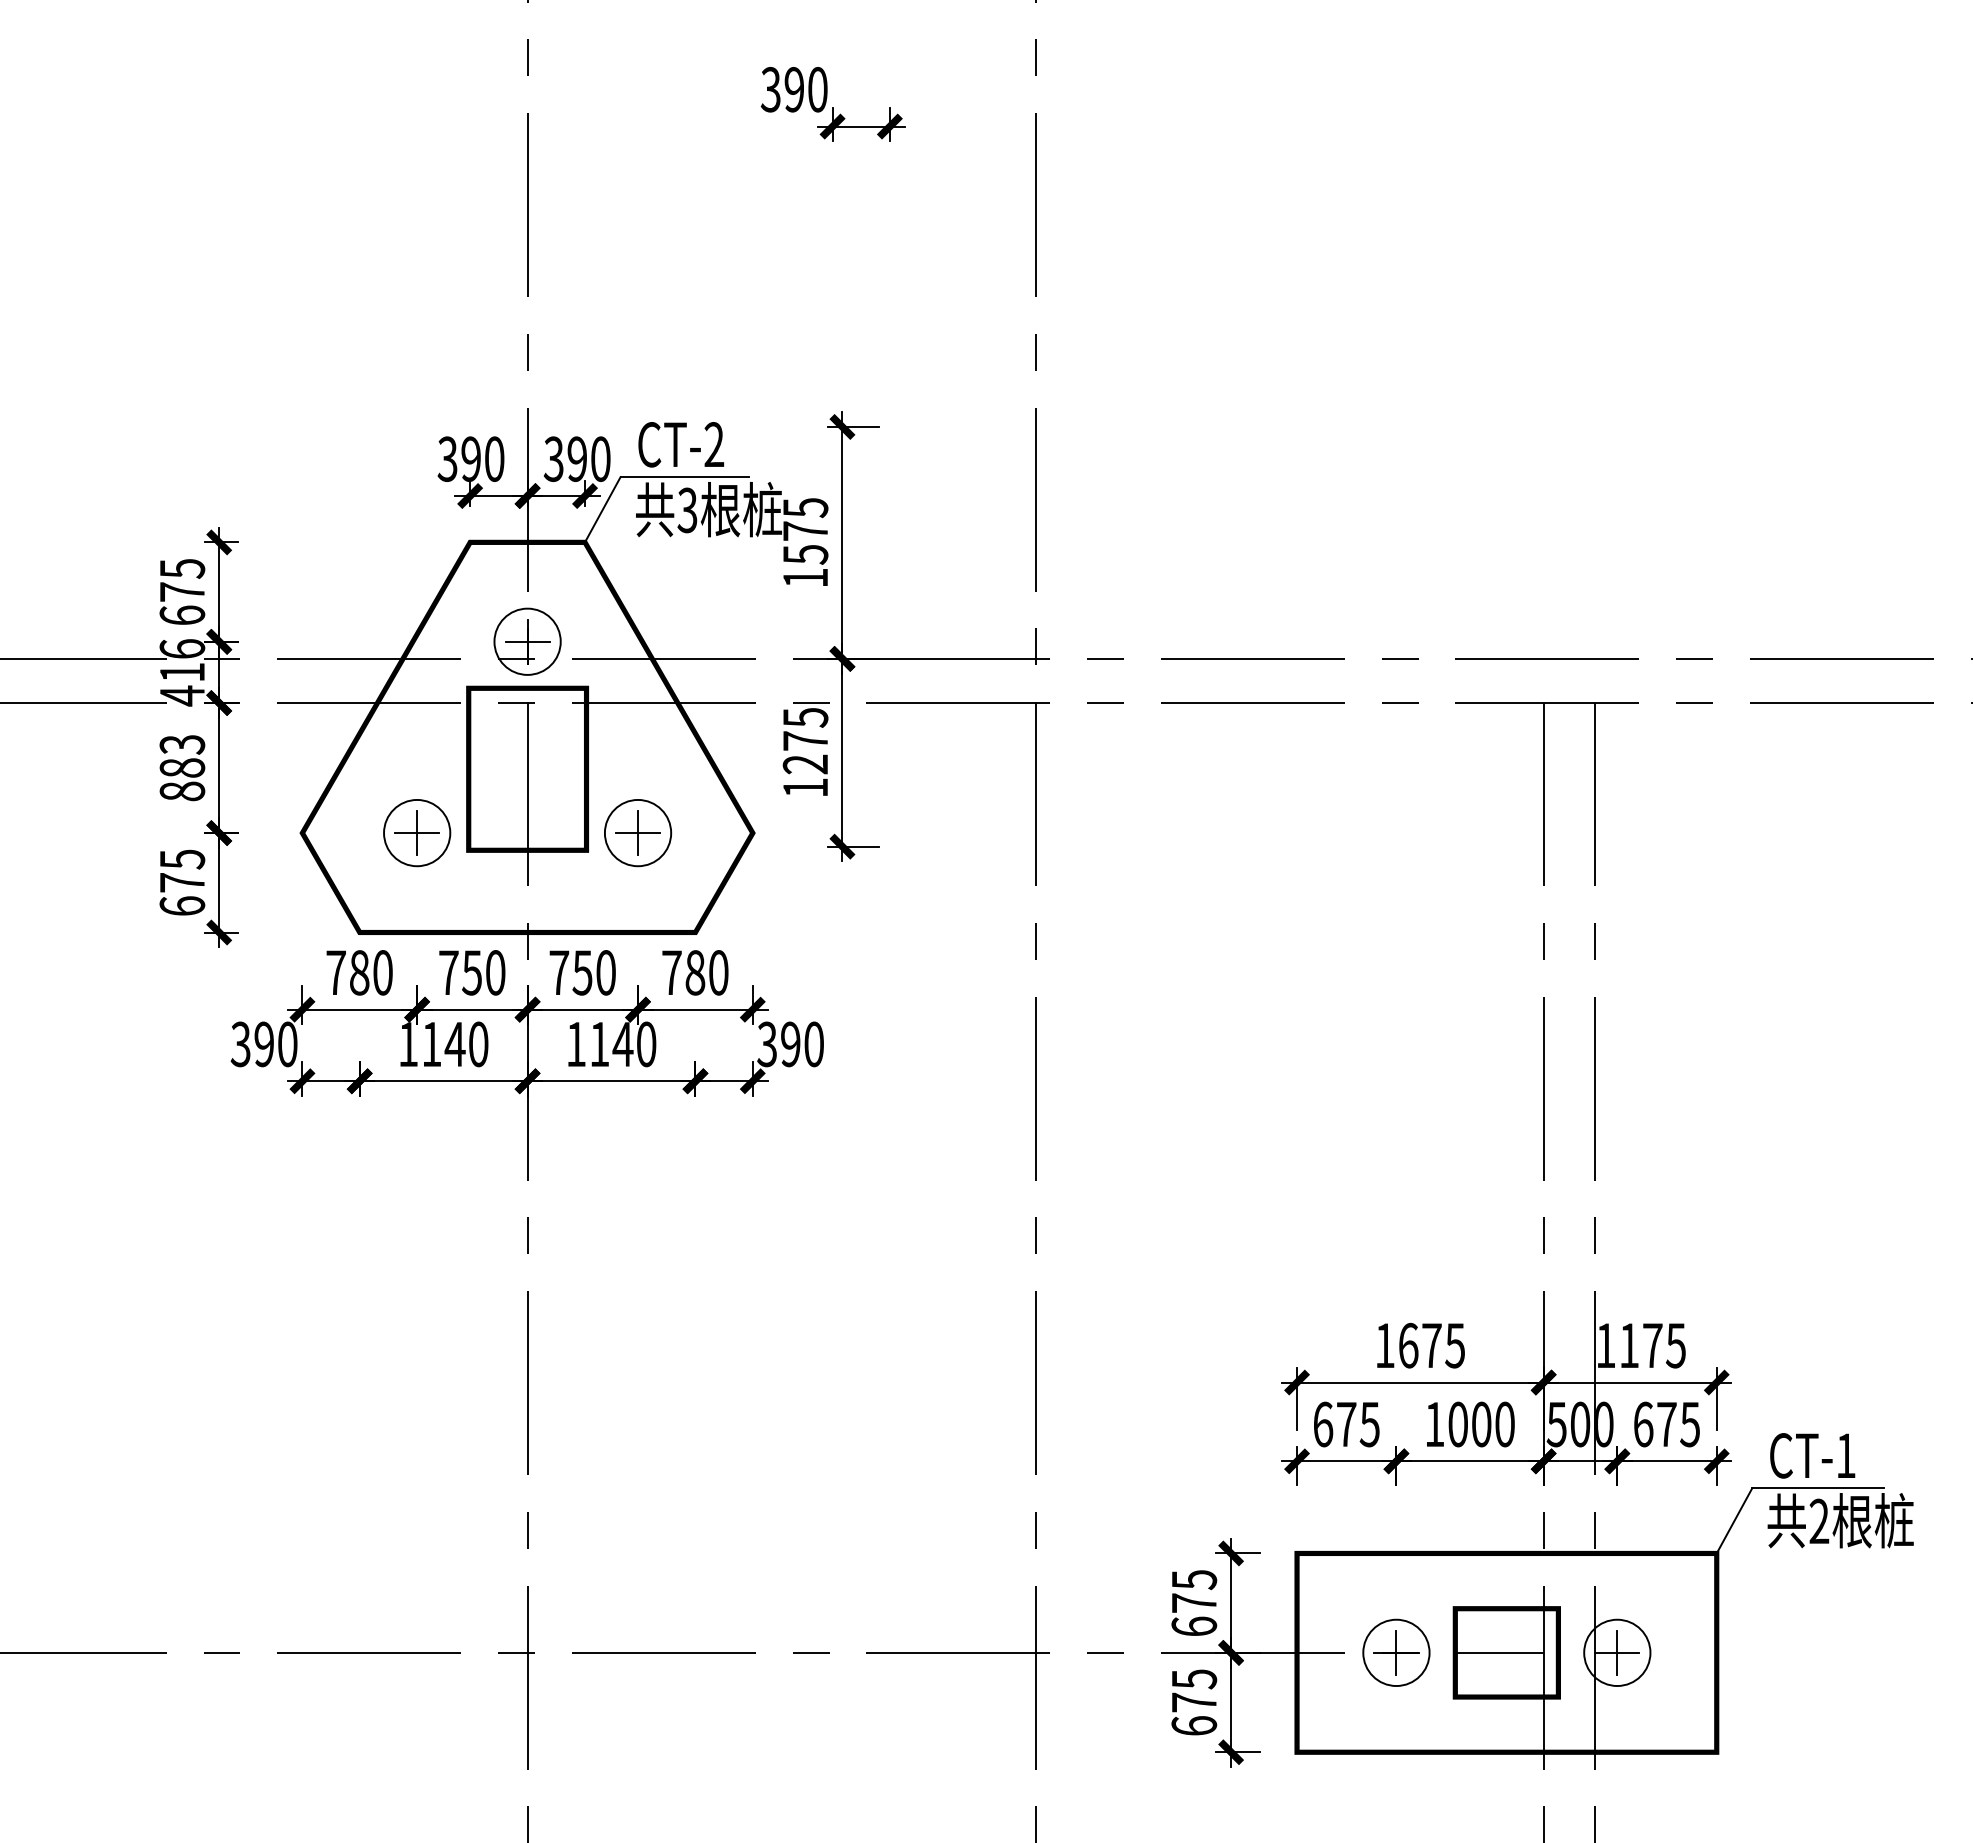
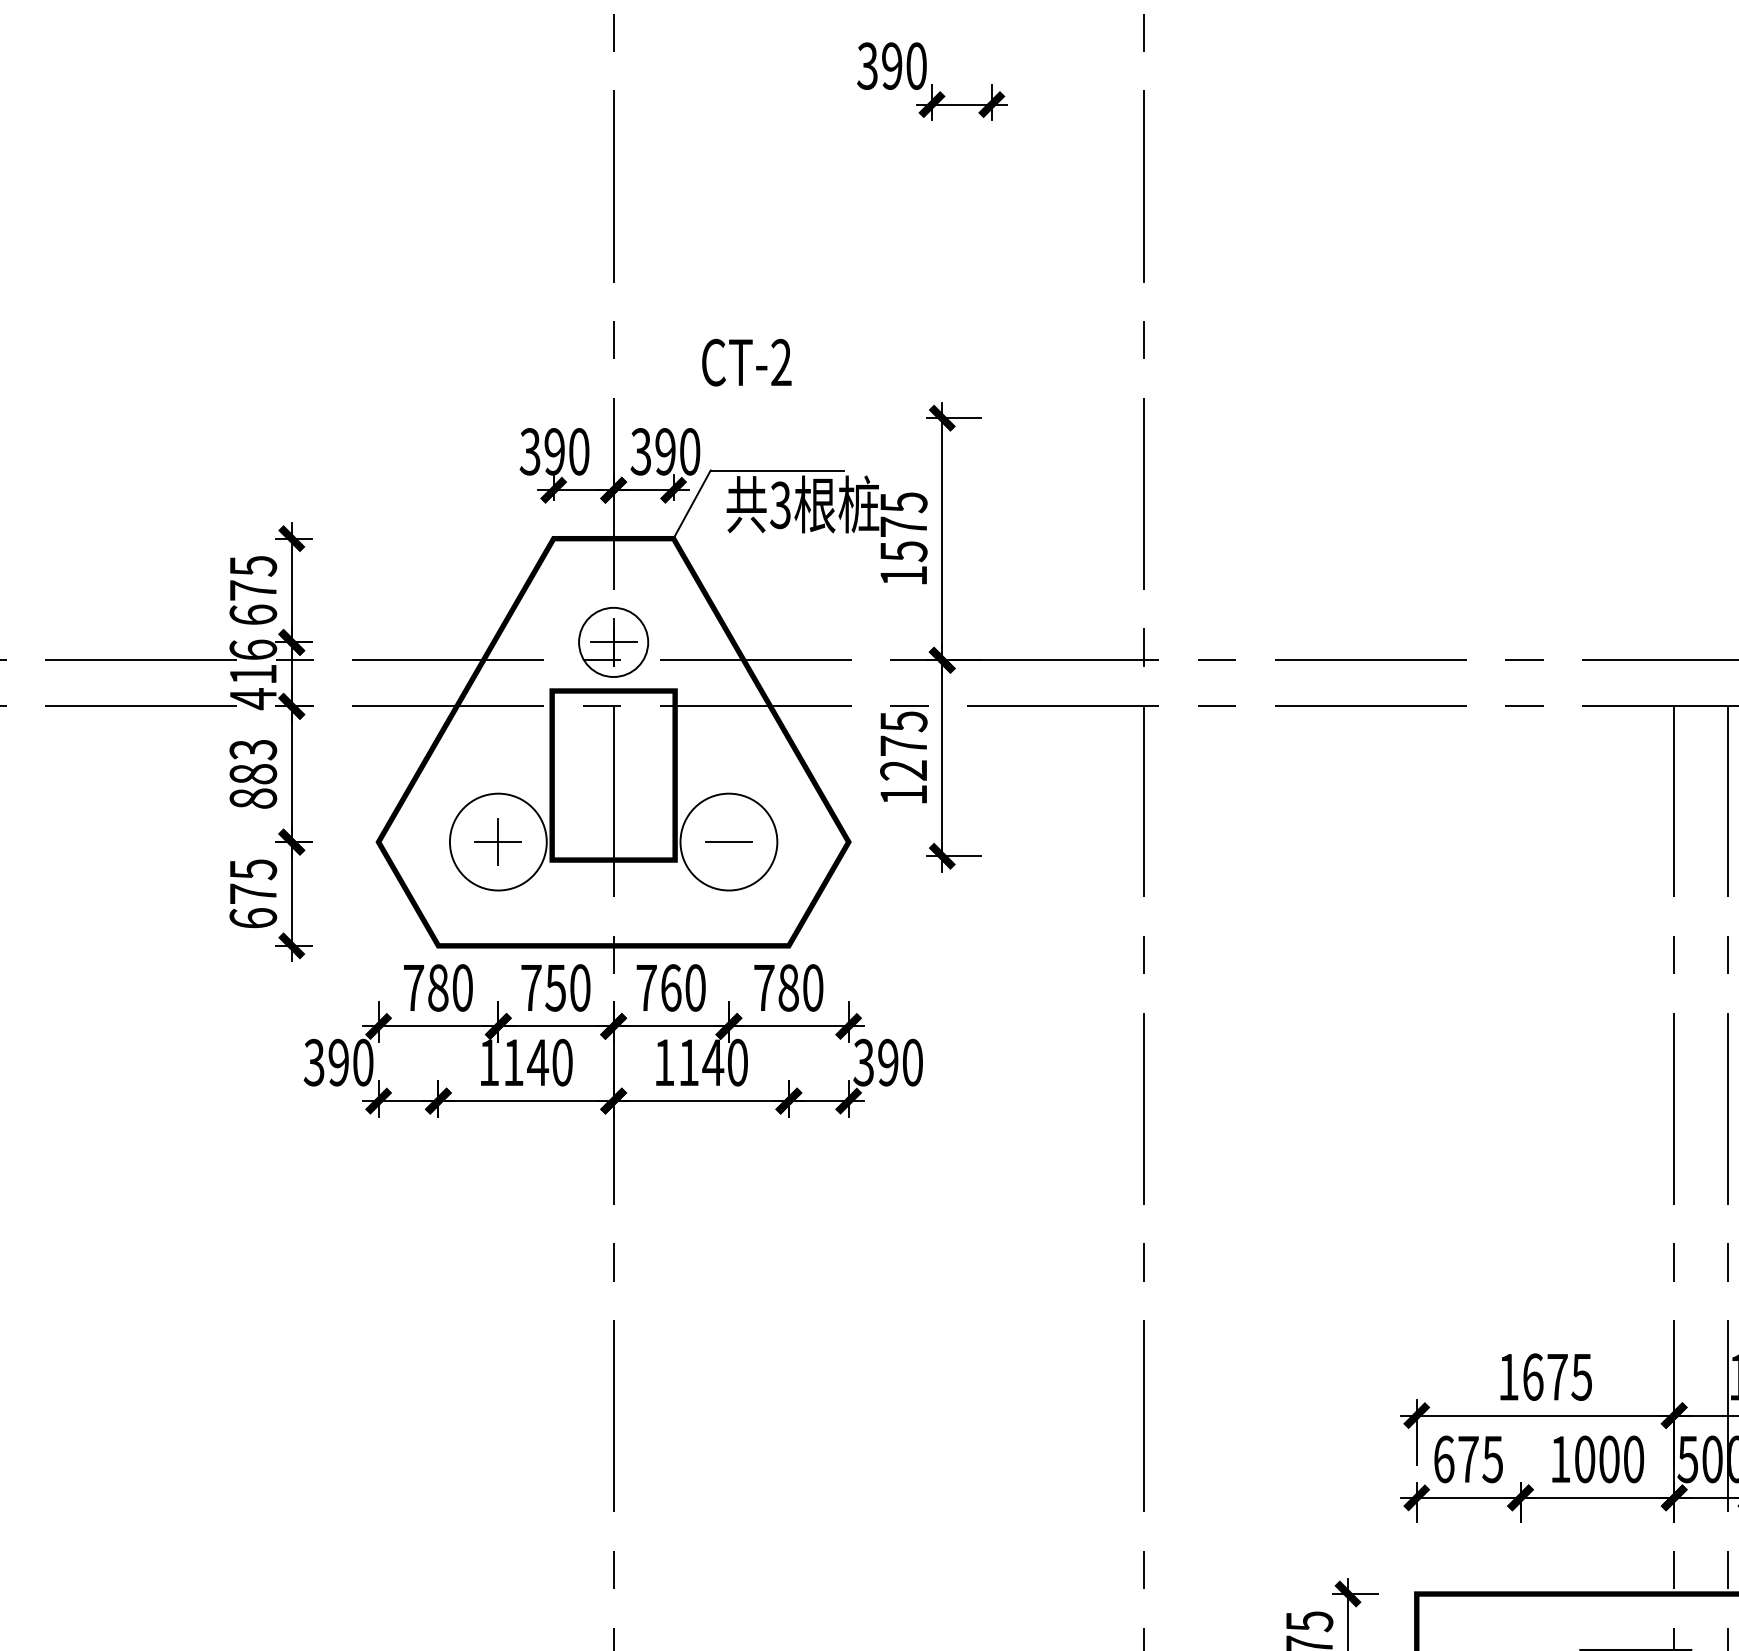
text: (681, 444) -> (747, 362), moved
circle: (417, 832) -> (498, 841), size x1.4
circle: (637, 832) -> (728, 841), size x1.4
line: (638, 833) -> (729, 842), removed
text: (582, 972) -> (670, 987), 750 -> 760

